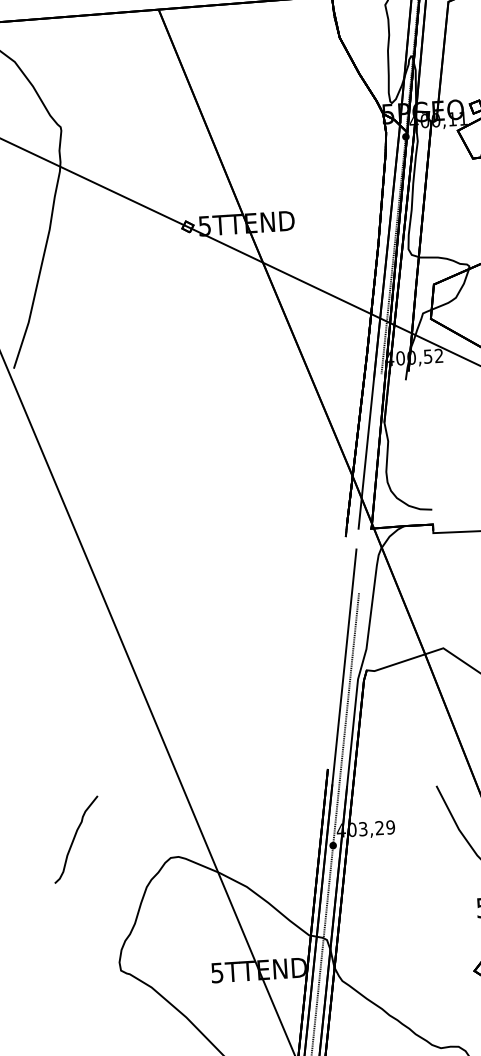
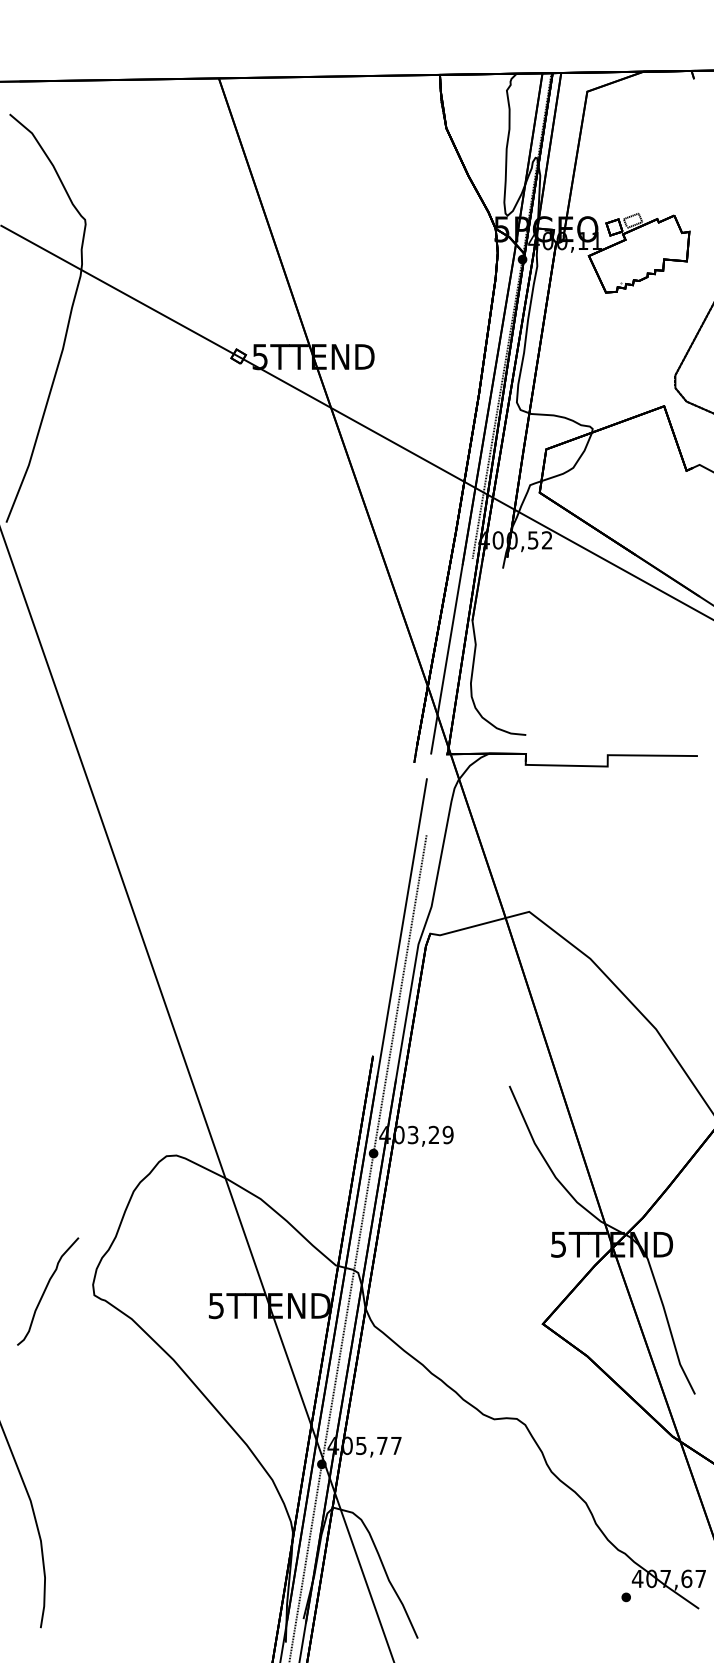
curve: (75, 838) -> (46, 1289), moved

